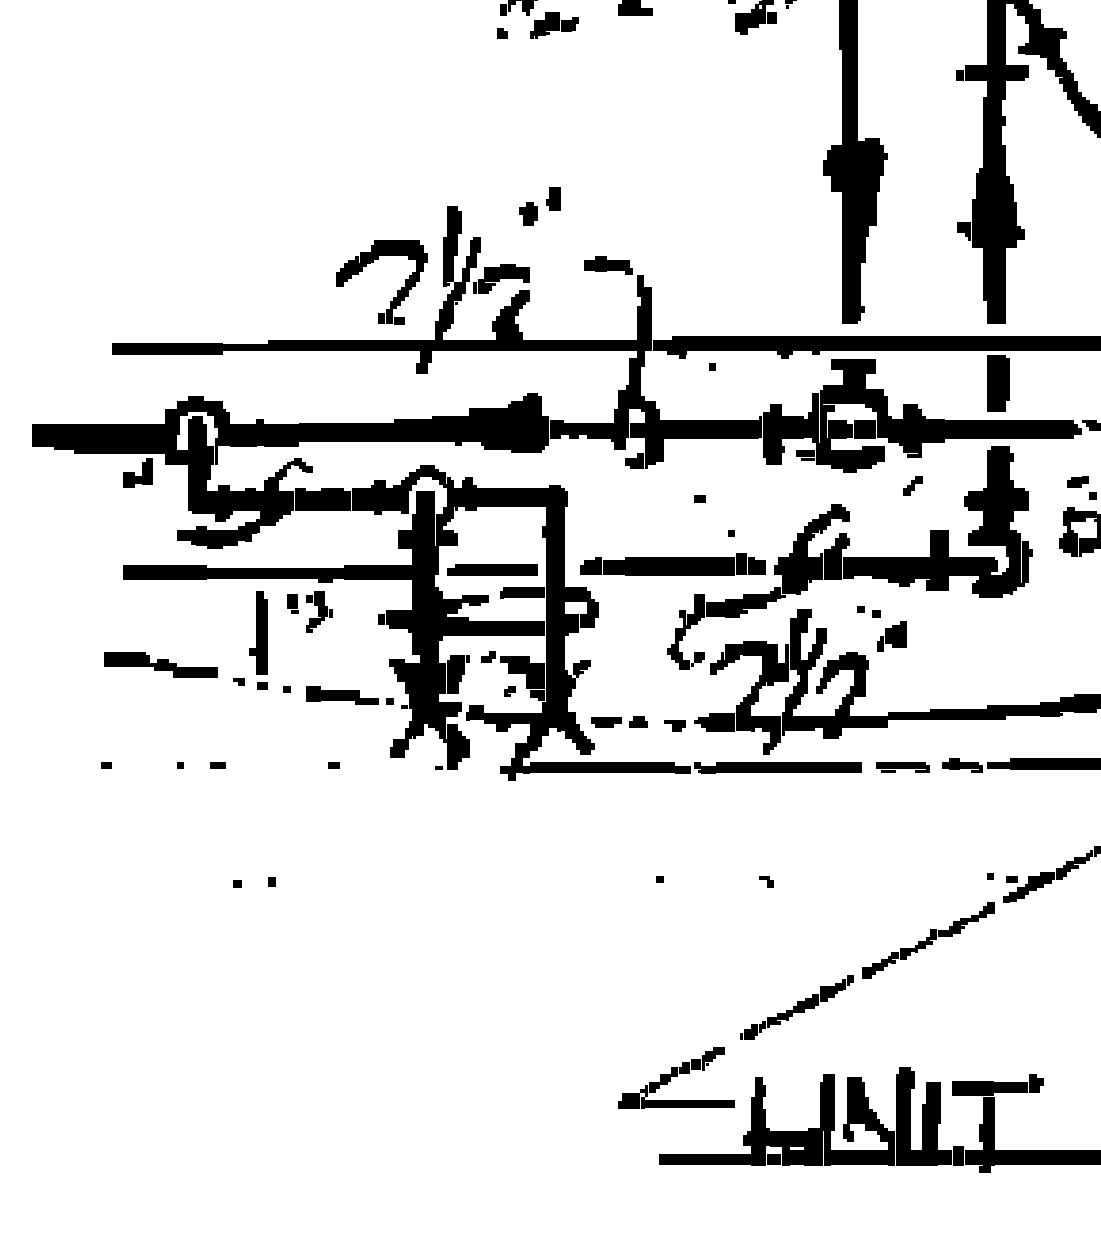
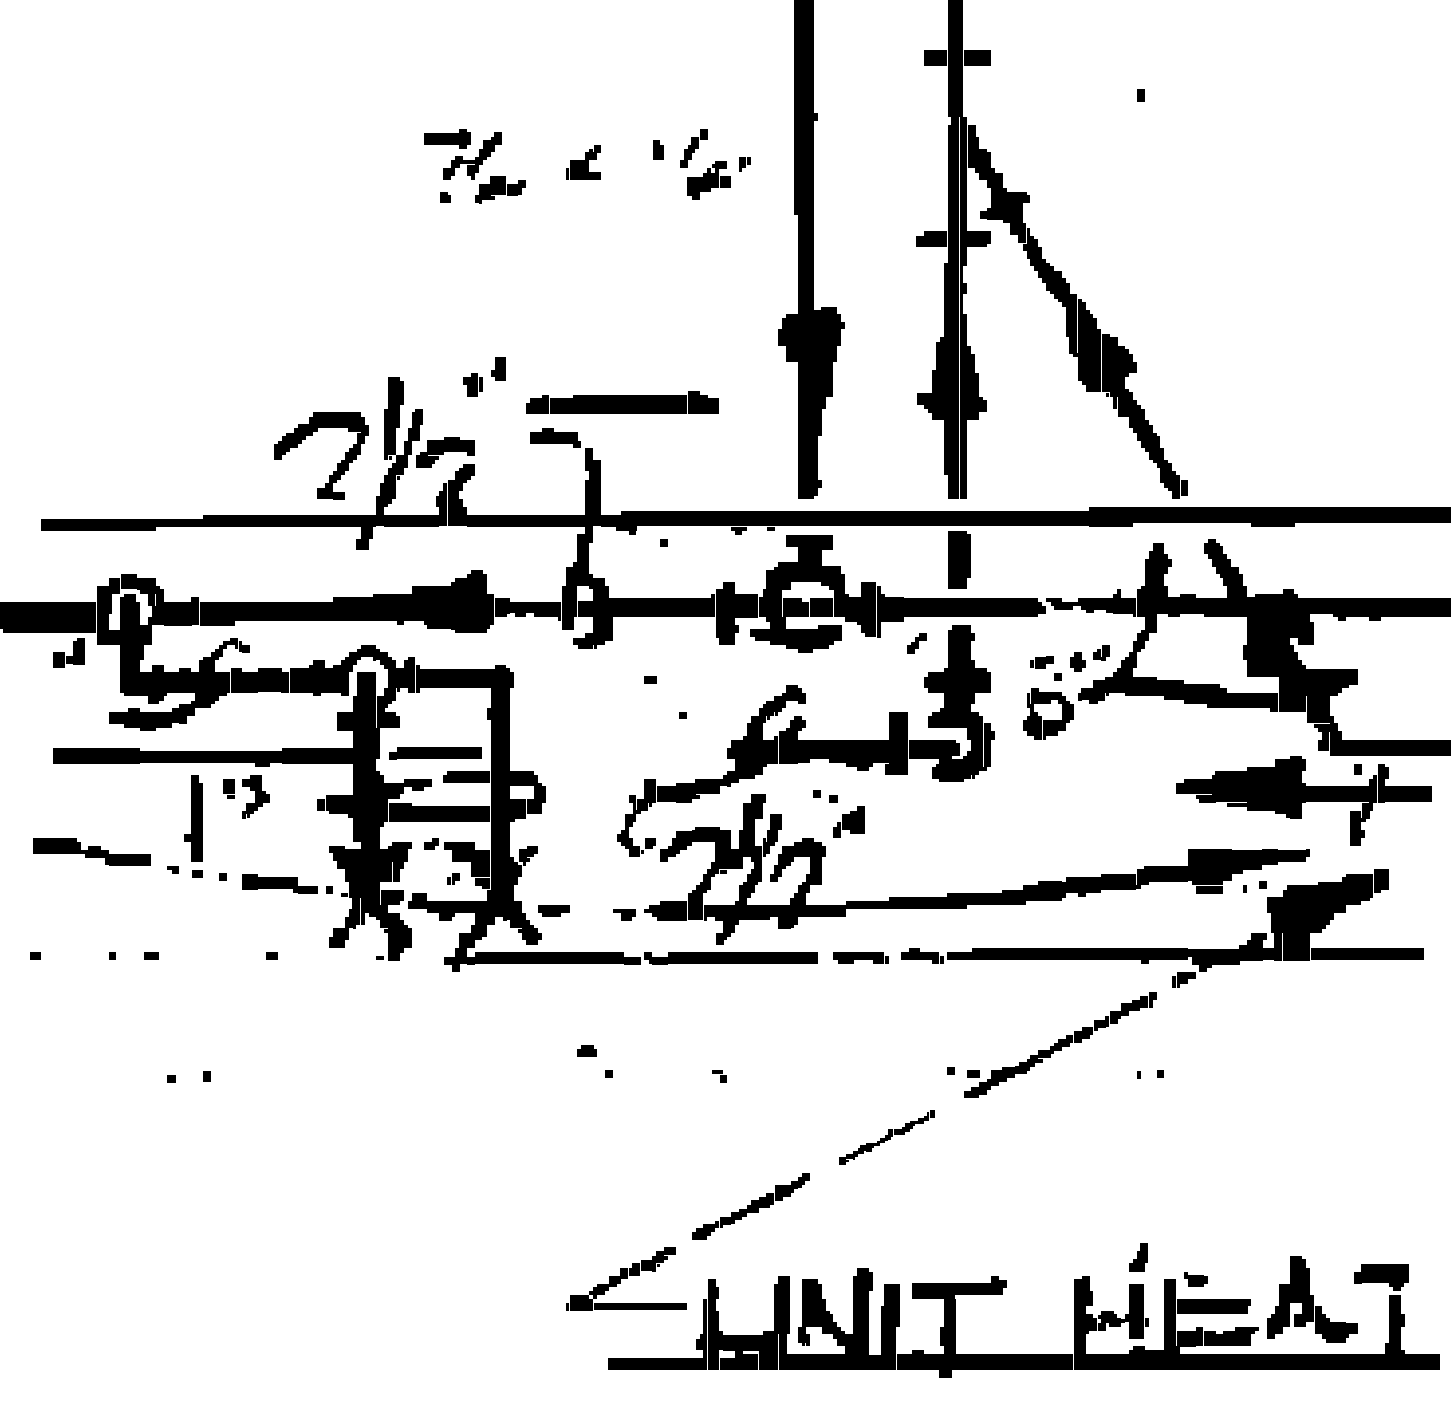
part: (912, 486) -> (916, 643), moved
part: (672, 564) -> (622, 402), moved
part: (638, 721) -> (586, 1050), moved
part: (927, 940) -> (886, 1137), size x0.7

